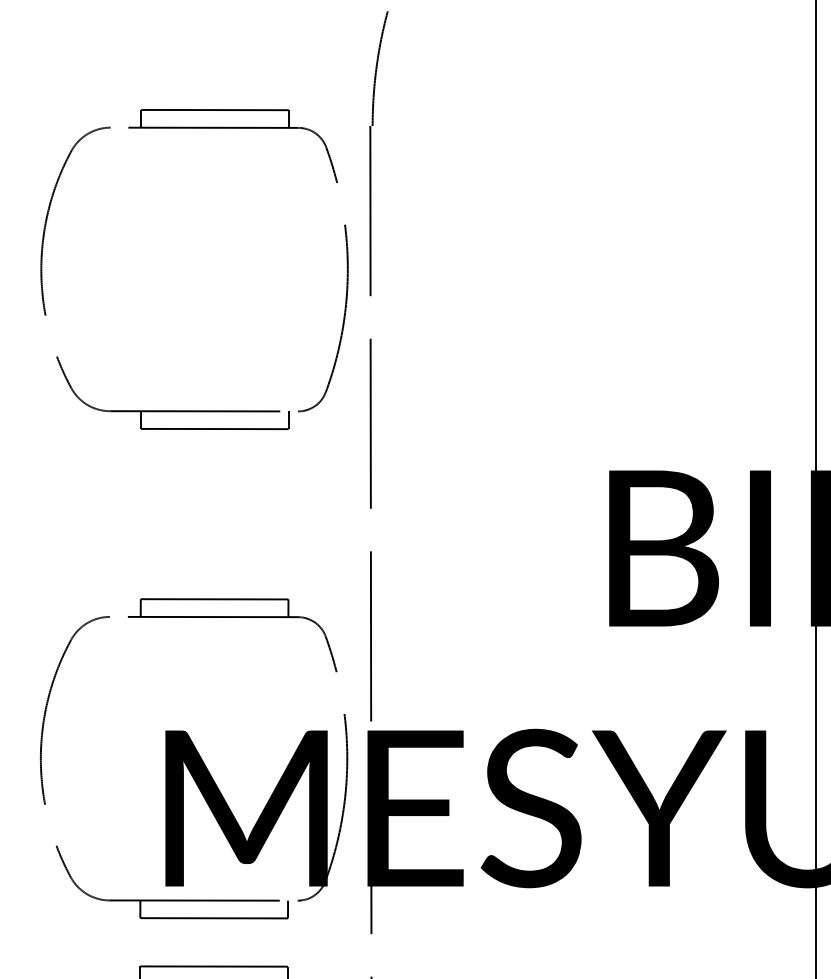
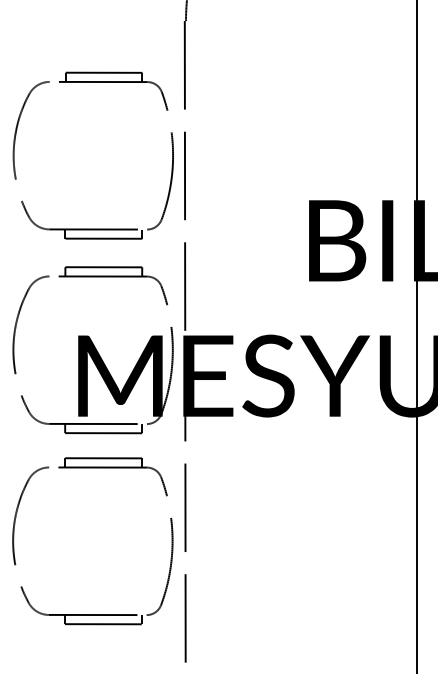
part: (192, 128) -> (92, 82), moved

